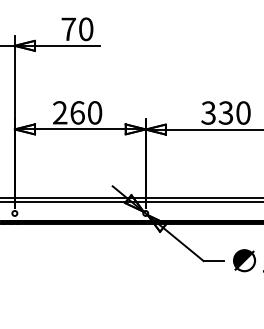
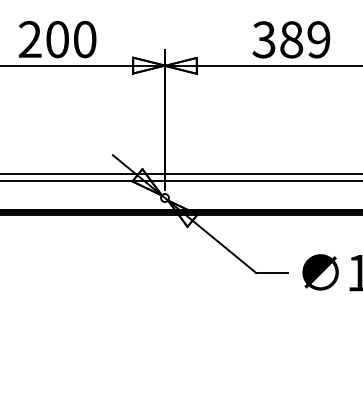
text: (77, 112) -> (57, 38), 260 -> 200
text: (234, 112) -> (304, 38), 330 -> 389

